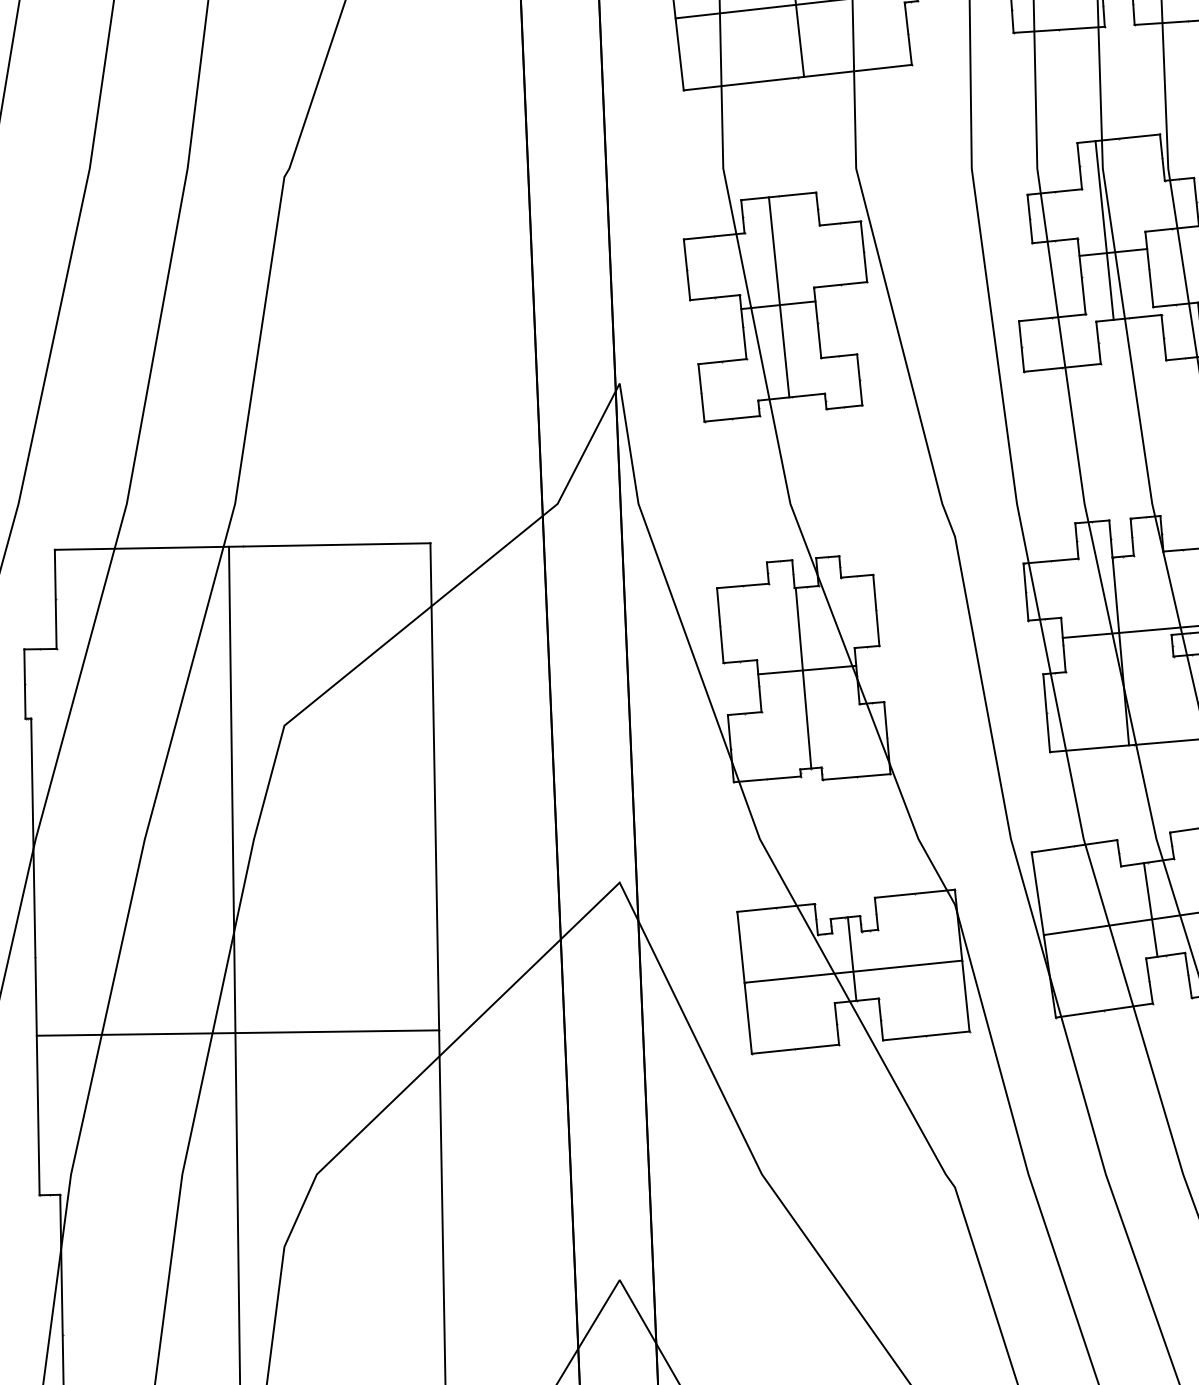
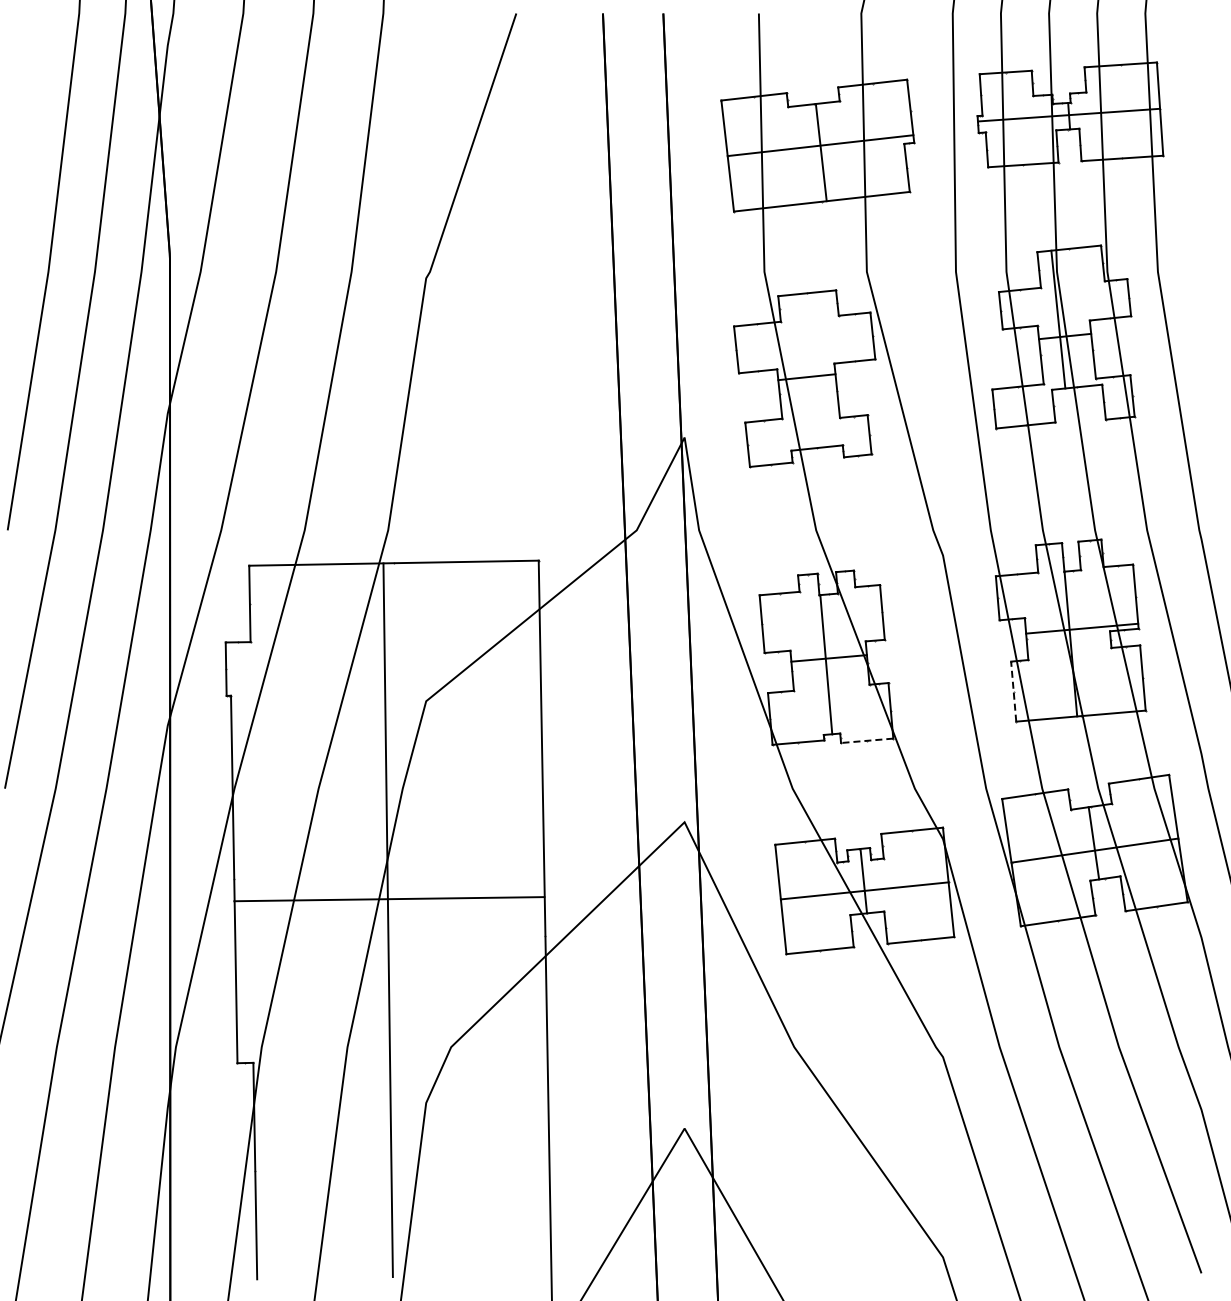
line: (779, 297) -> (807, 371), removed
line: (1046, 713) -> (1013, 691), solid -> dashed
line: (855, 776) -> (866, 740), solid -> dashed
line: (238, 1033) -> (389, 899), moved

